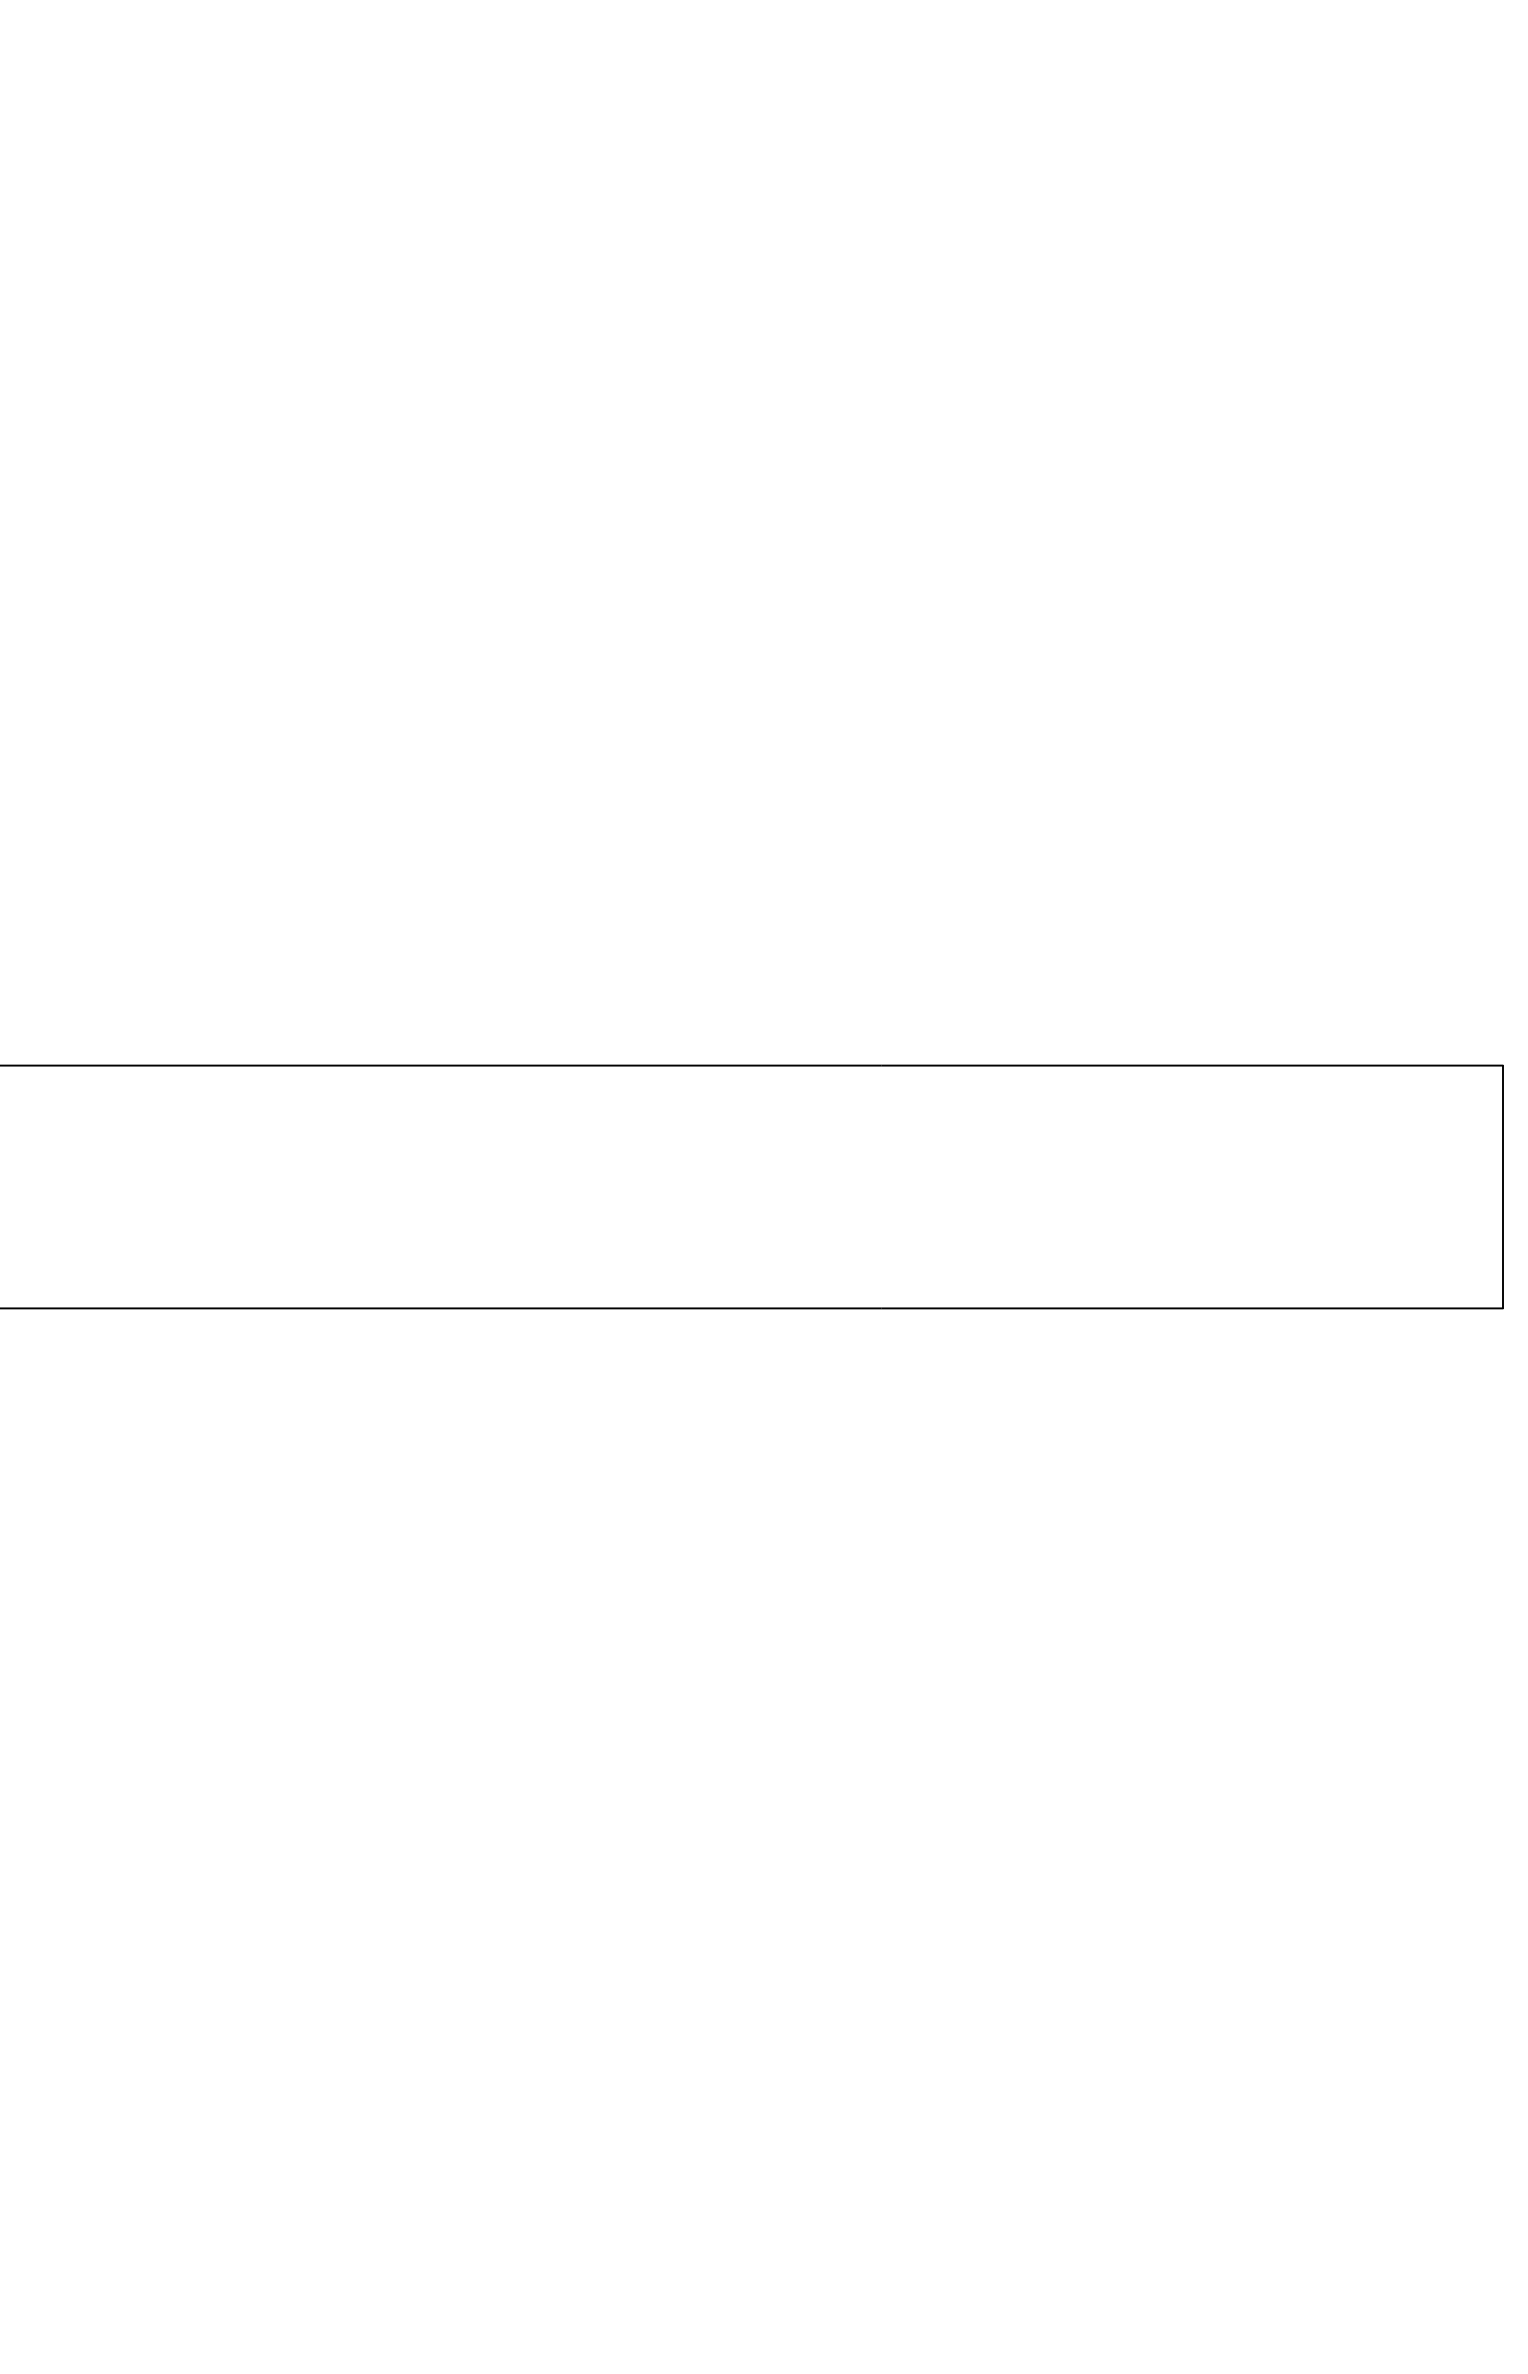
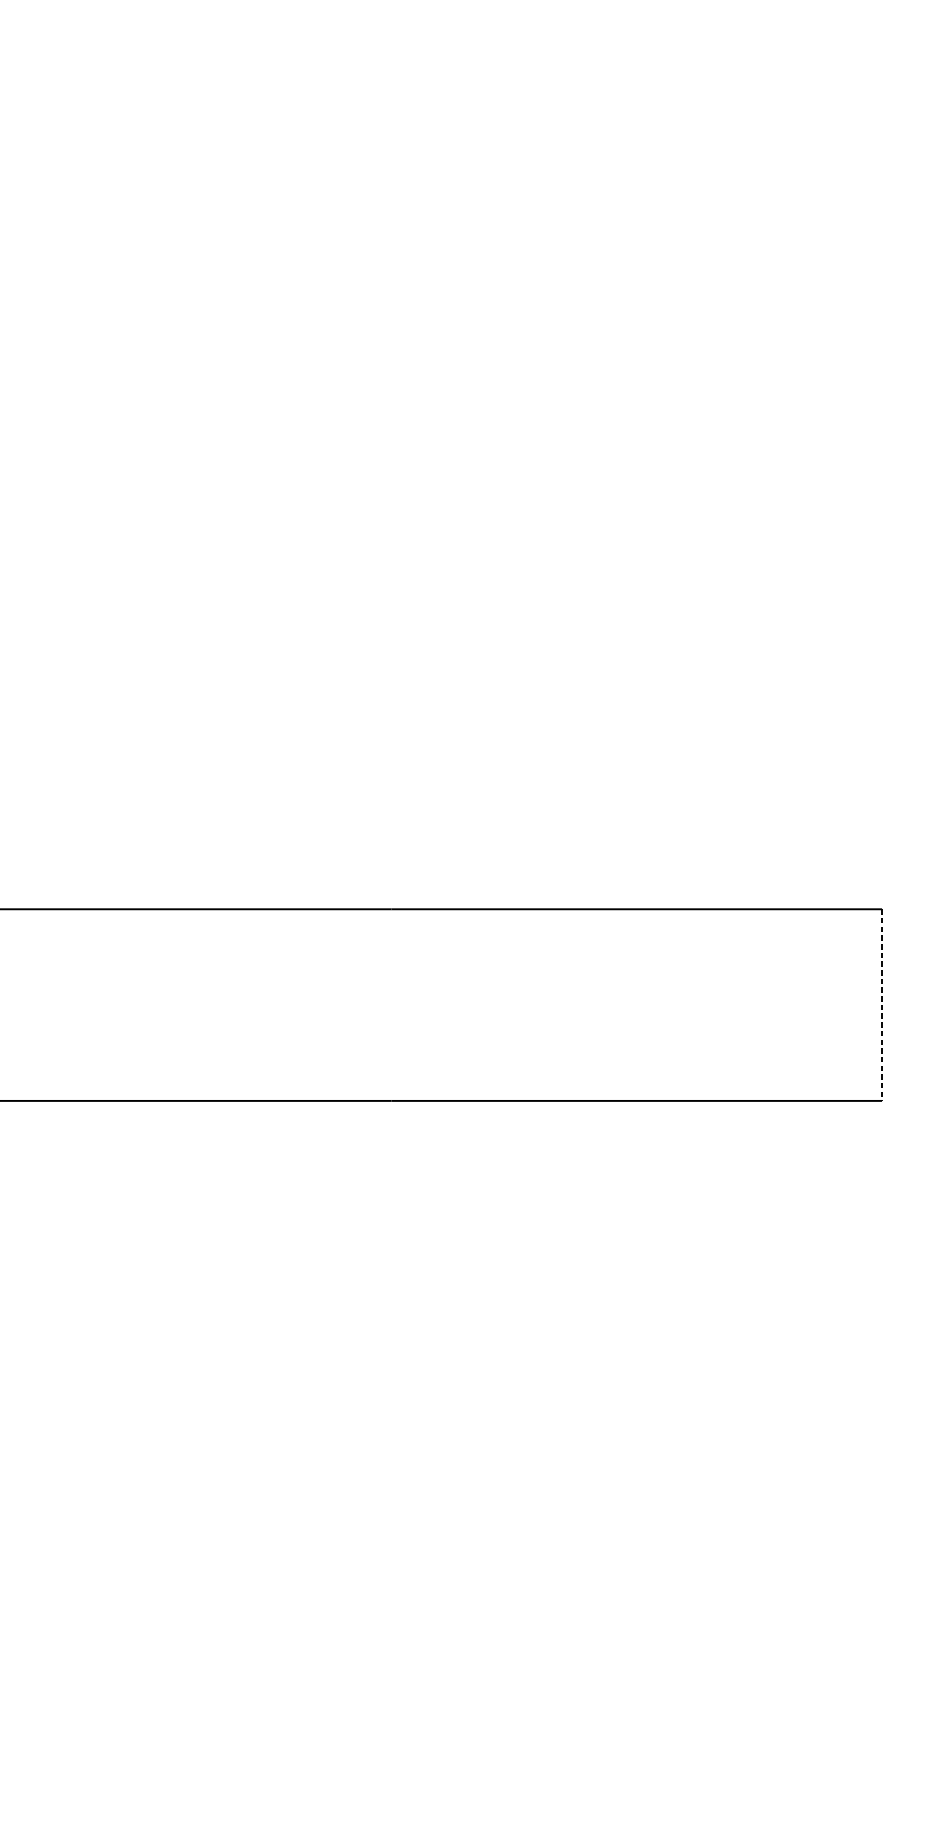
line: (1503, 1187) -> (882, 1005), solid -> dashed

